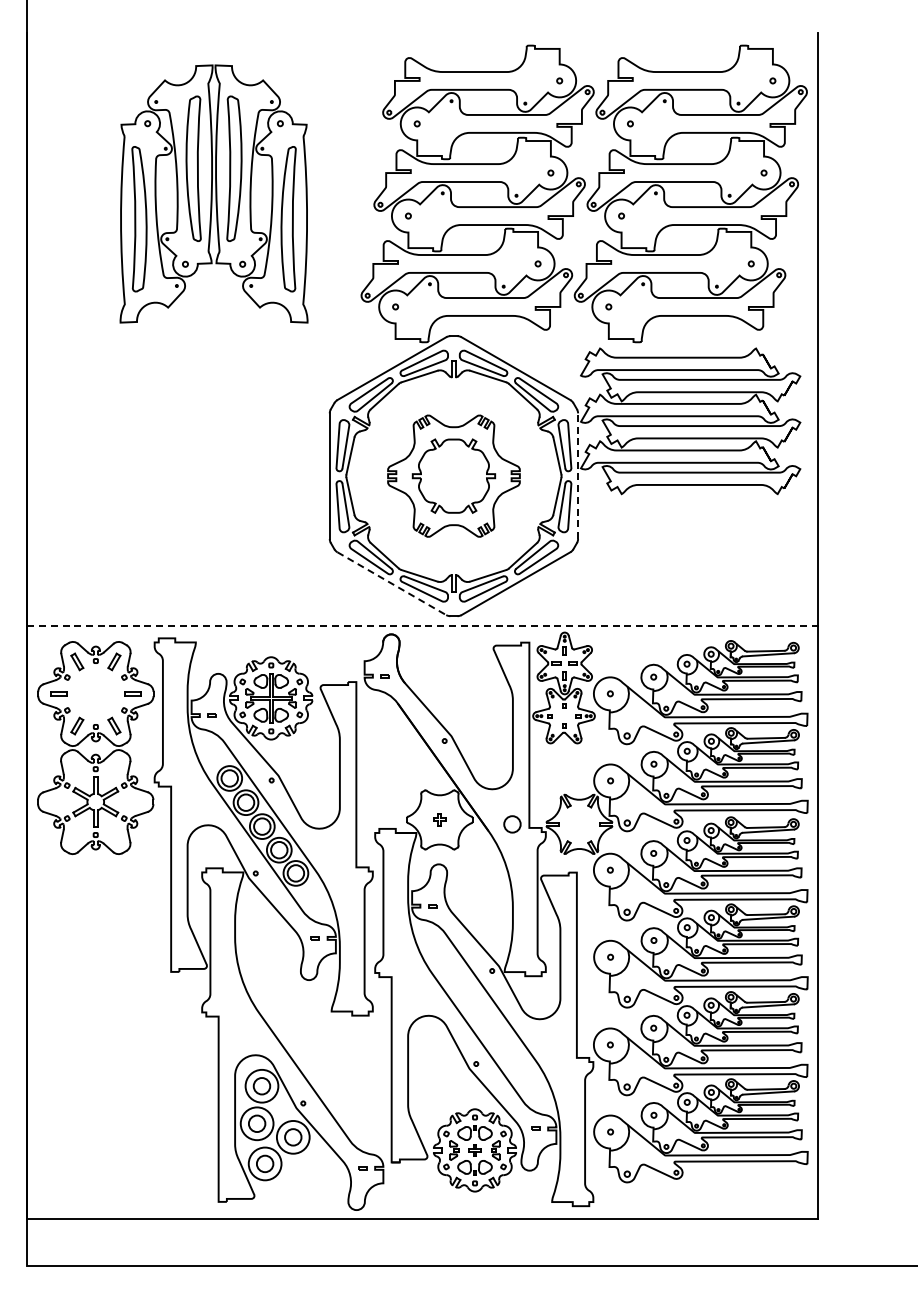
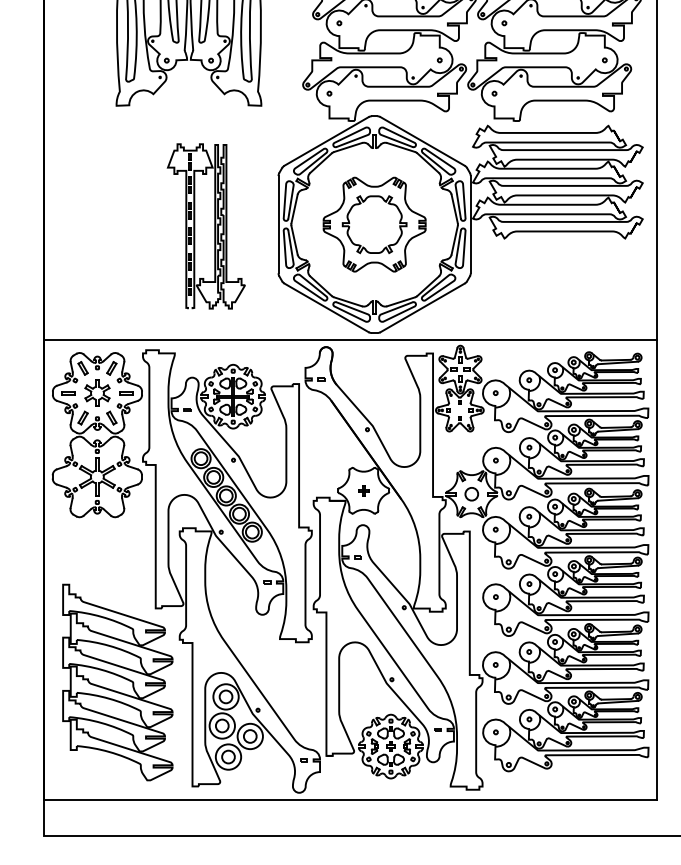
line: (578, 476) -> (471, 224), dashed -> solid
part: (247, 478) -> (214, 226), added
line: (391, 583) -> (326, 307), dashed -> solid
line: (423, 625) -> (351, 340), dashed -> solid
part: (95, 693) -> (97, 392), added
circle: (512, 824) -> (471, 494), moved
part: (121, 1067) -> (117, 682), added

